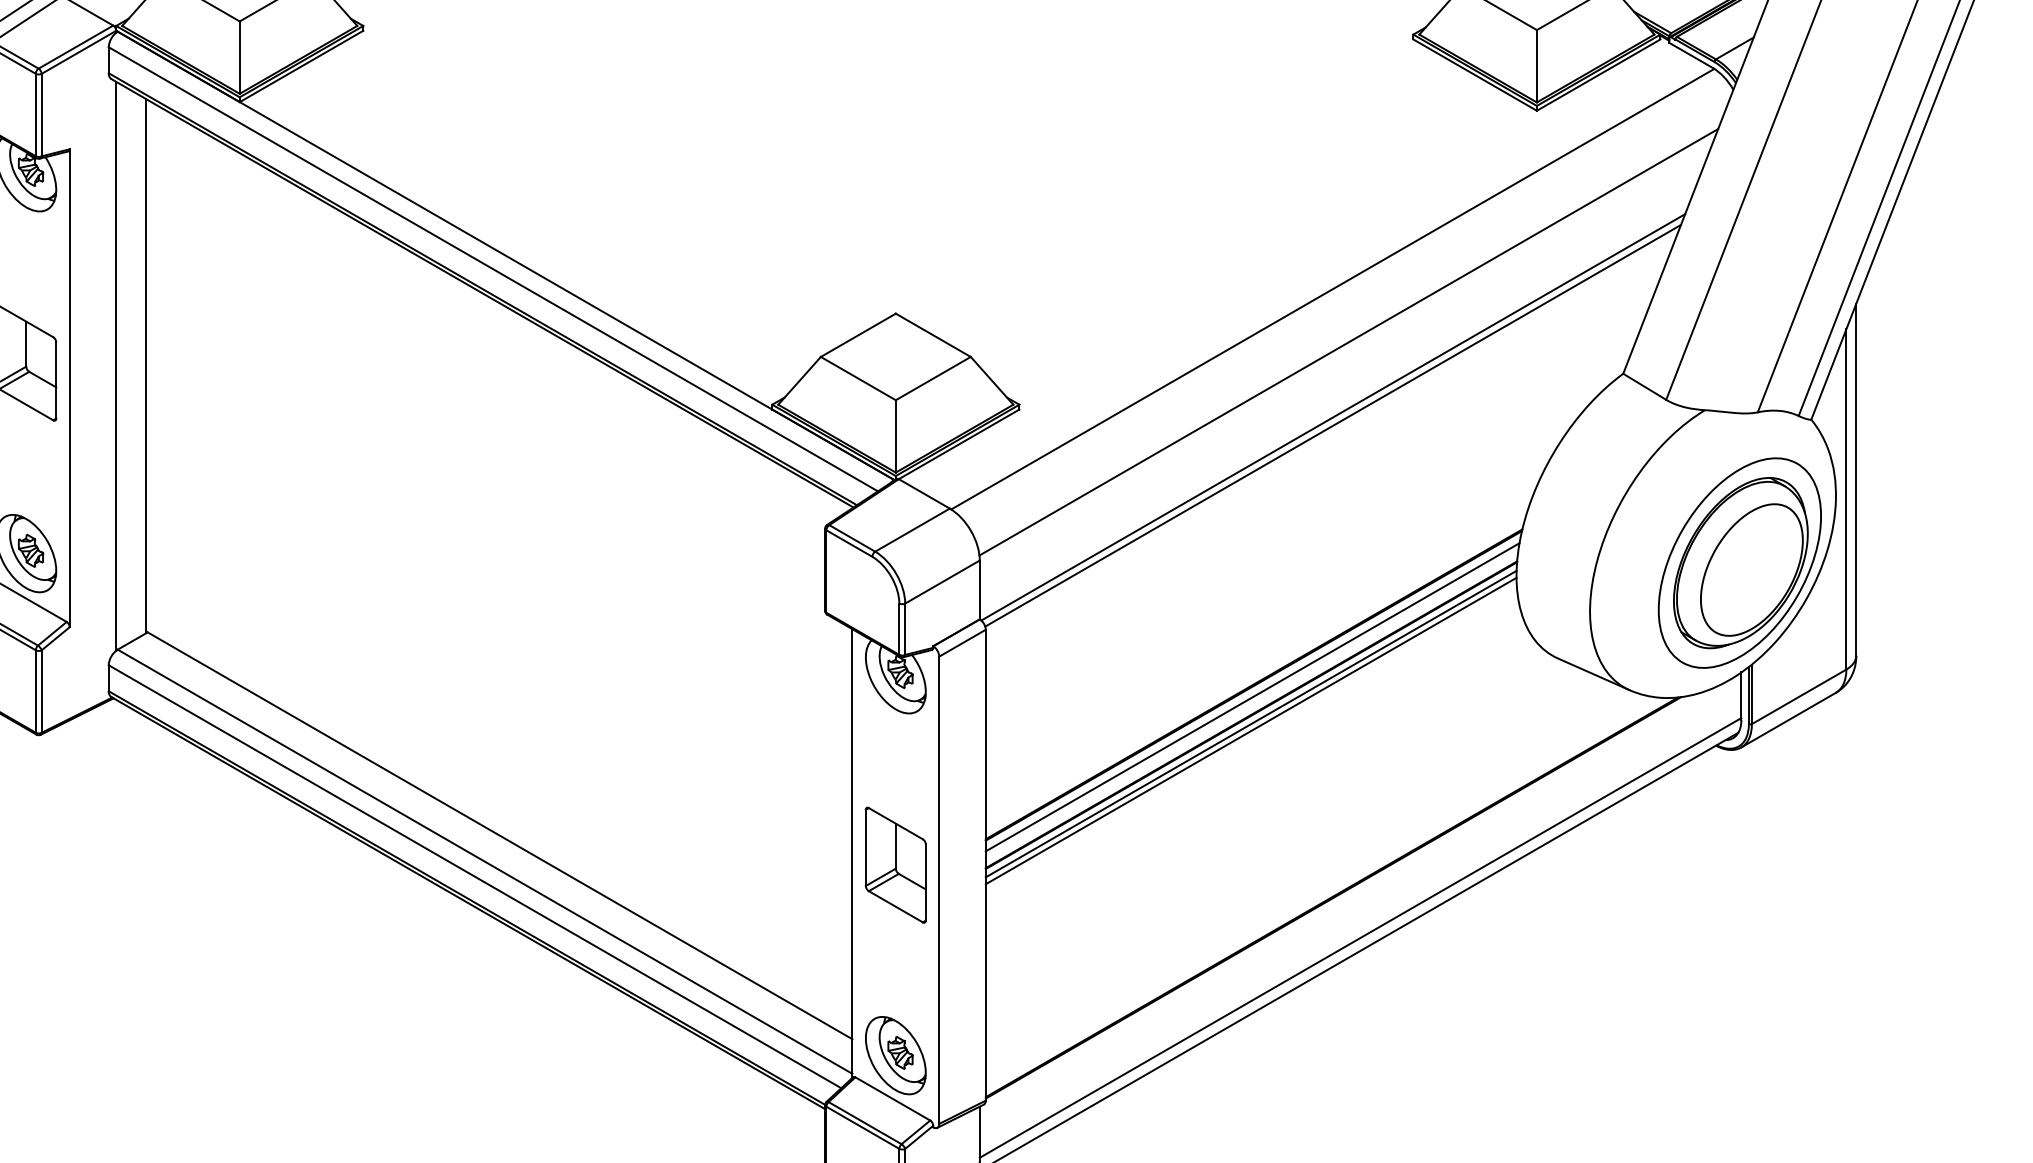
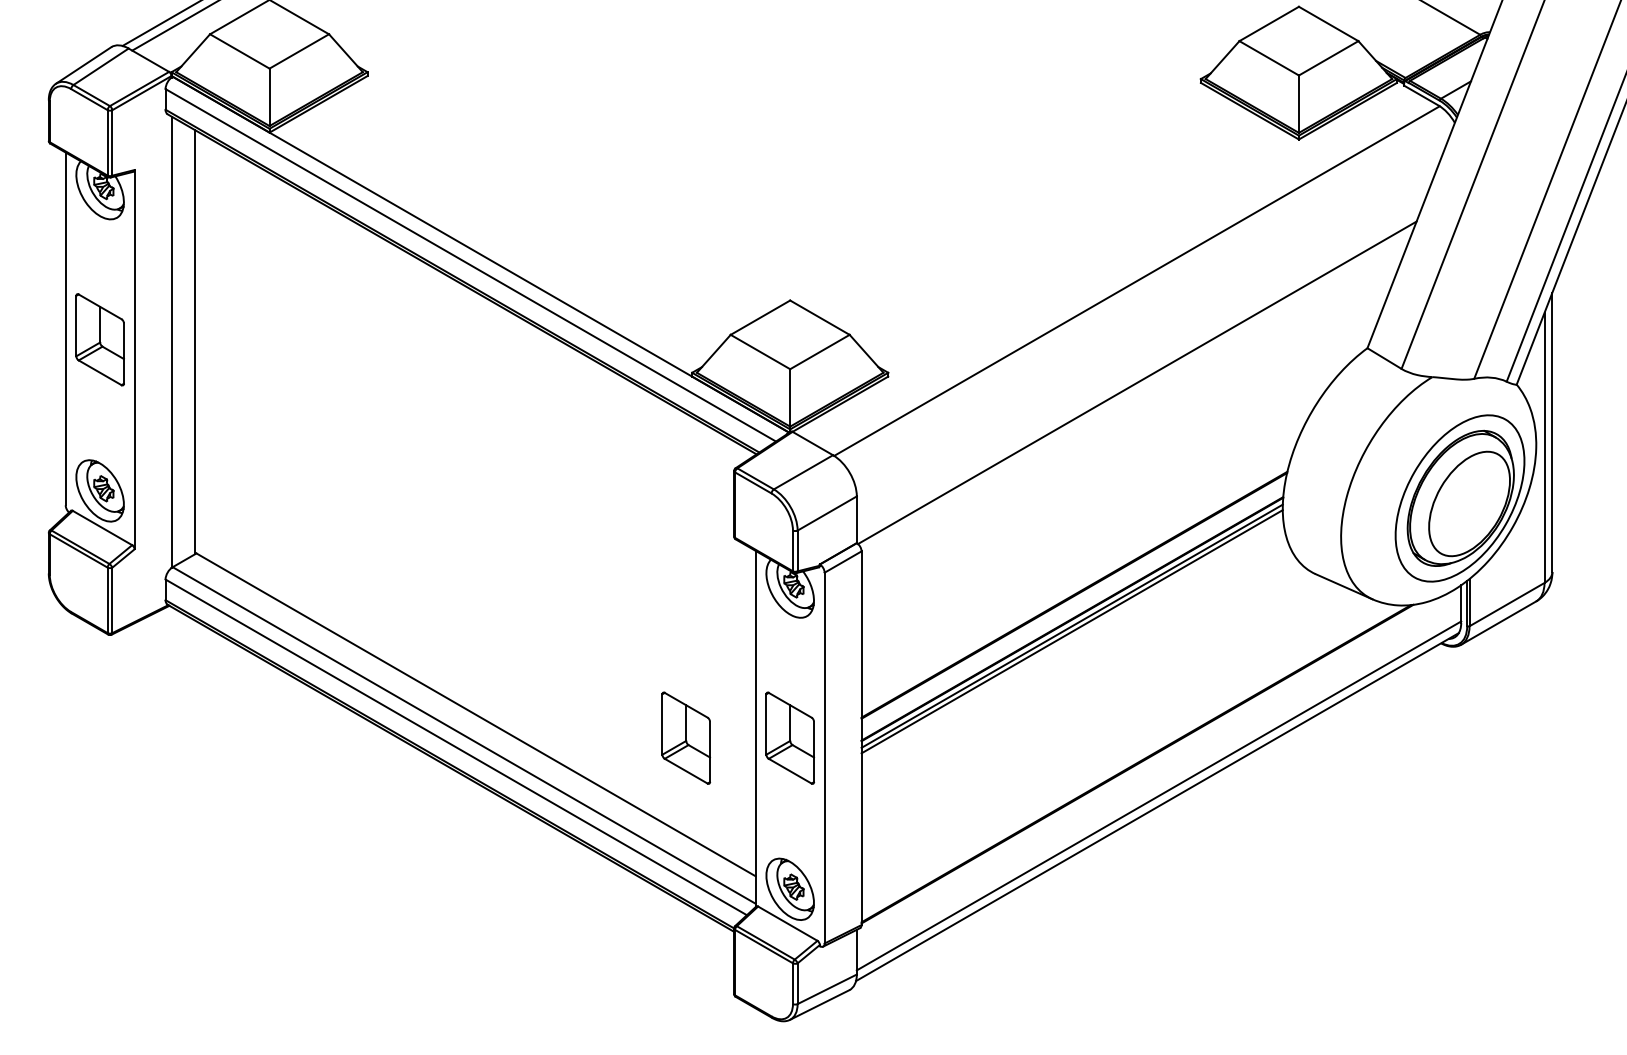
line: (1348, 341) -> (1149, 322), removed
line: (1333, 425) -> (1137, 389), removed
line: (1252, 696) -> (1073, 604), removed
part: (765, 864) -> (686, 737), added

